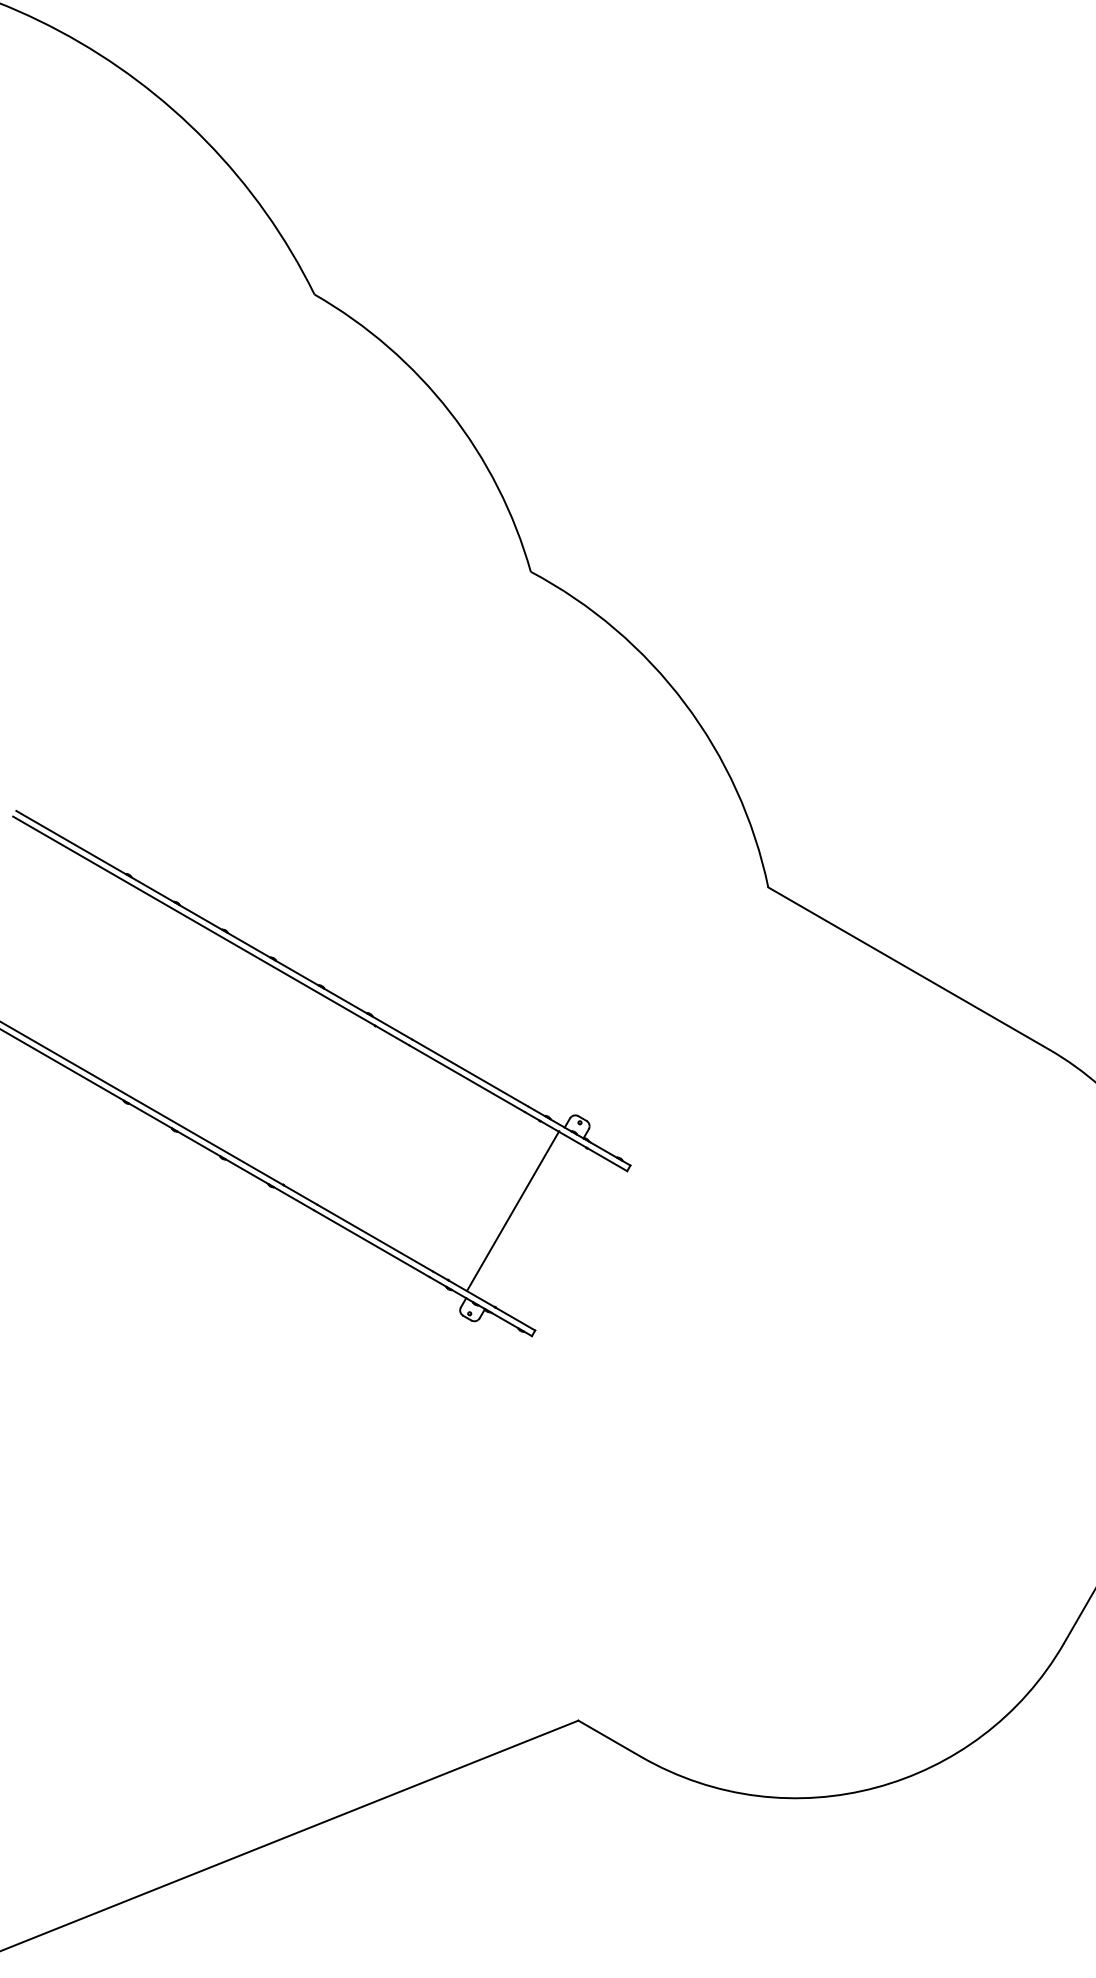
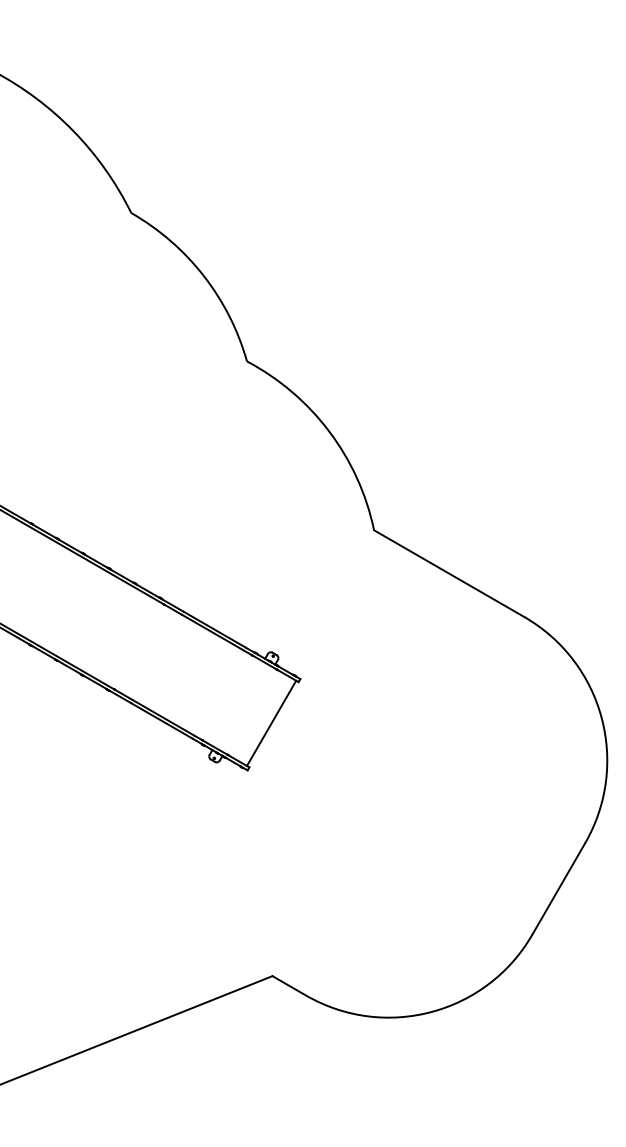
line: (513, 1209) -> (271, 722), moved

